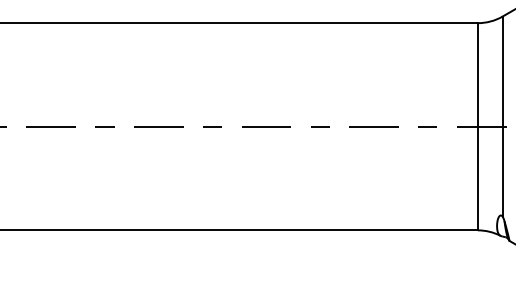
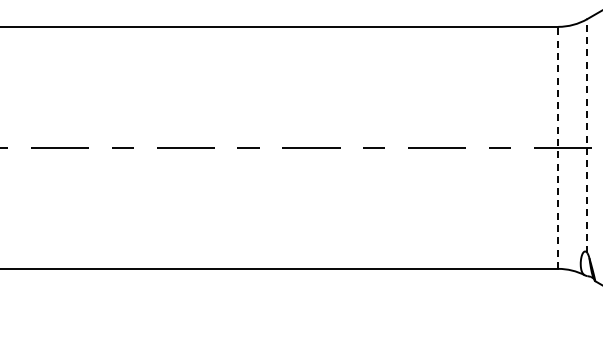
line: (502, 116) -> (587, 135), solid -> dashed
line: (478, 126) -> (558, 147), solid -> dashed

